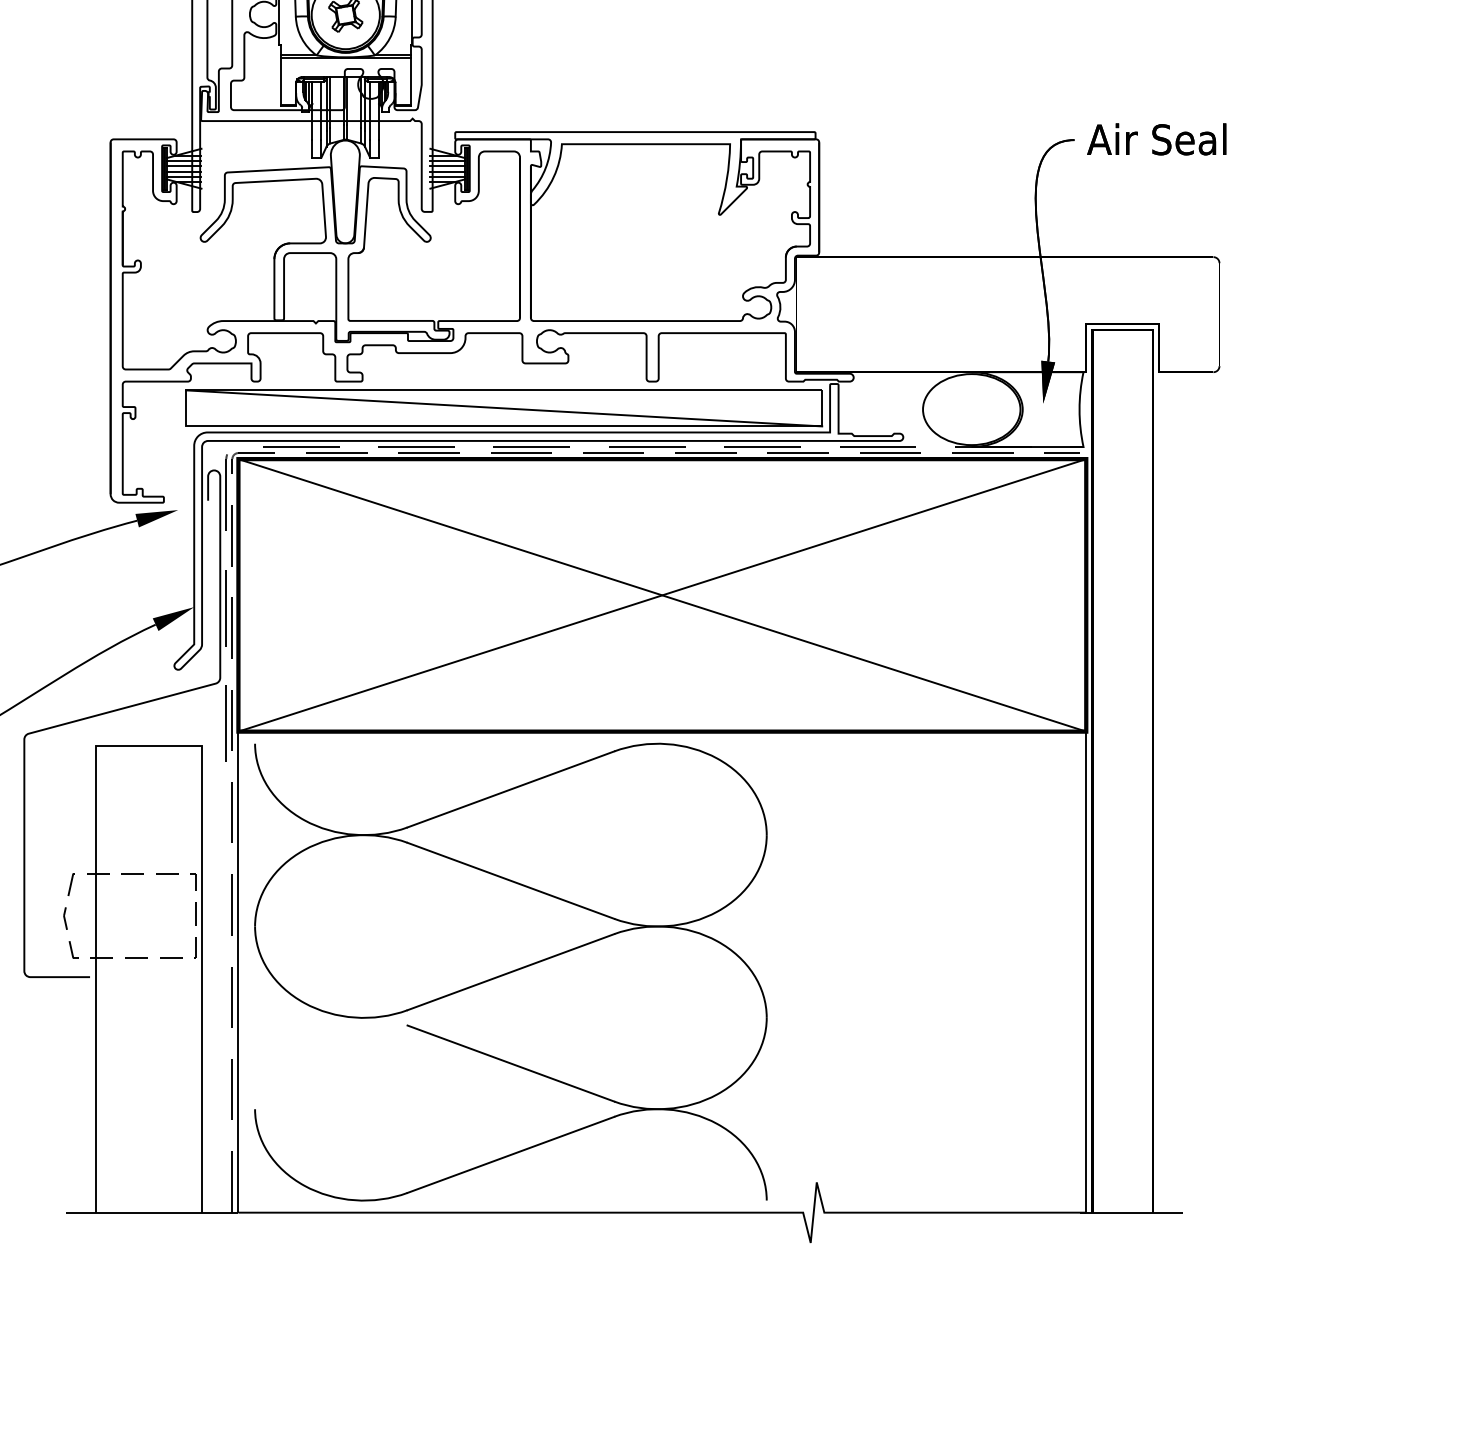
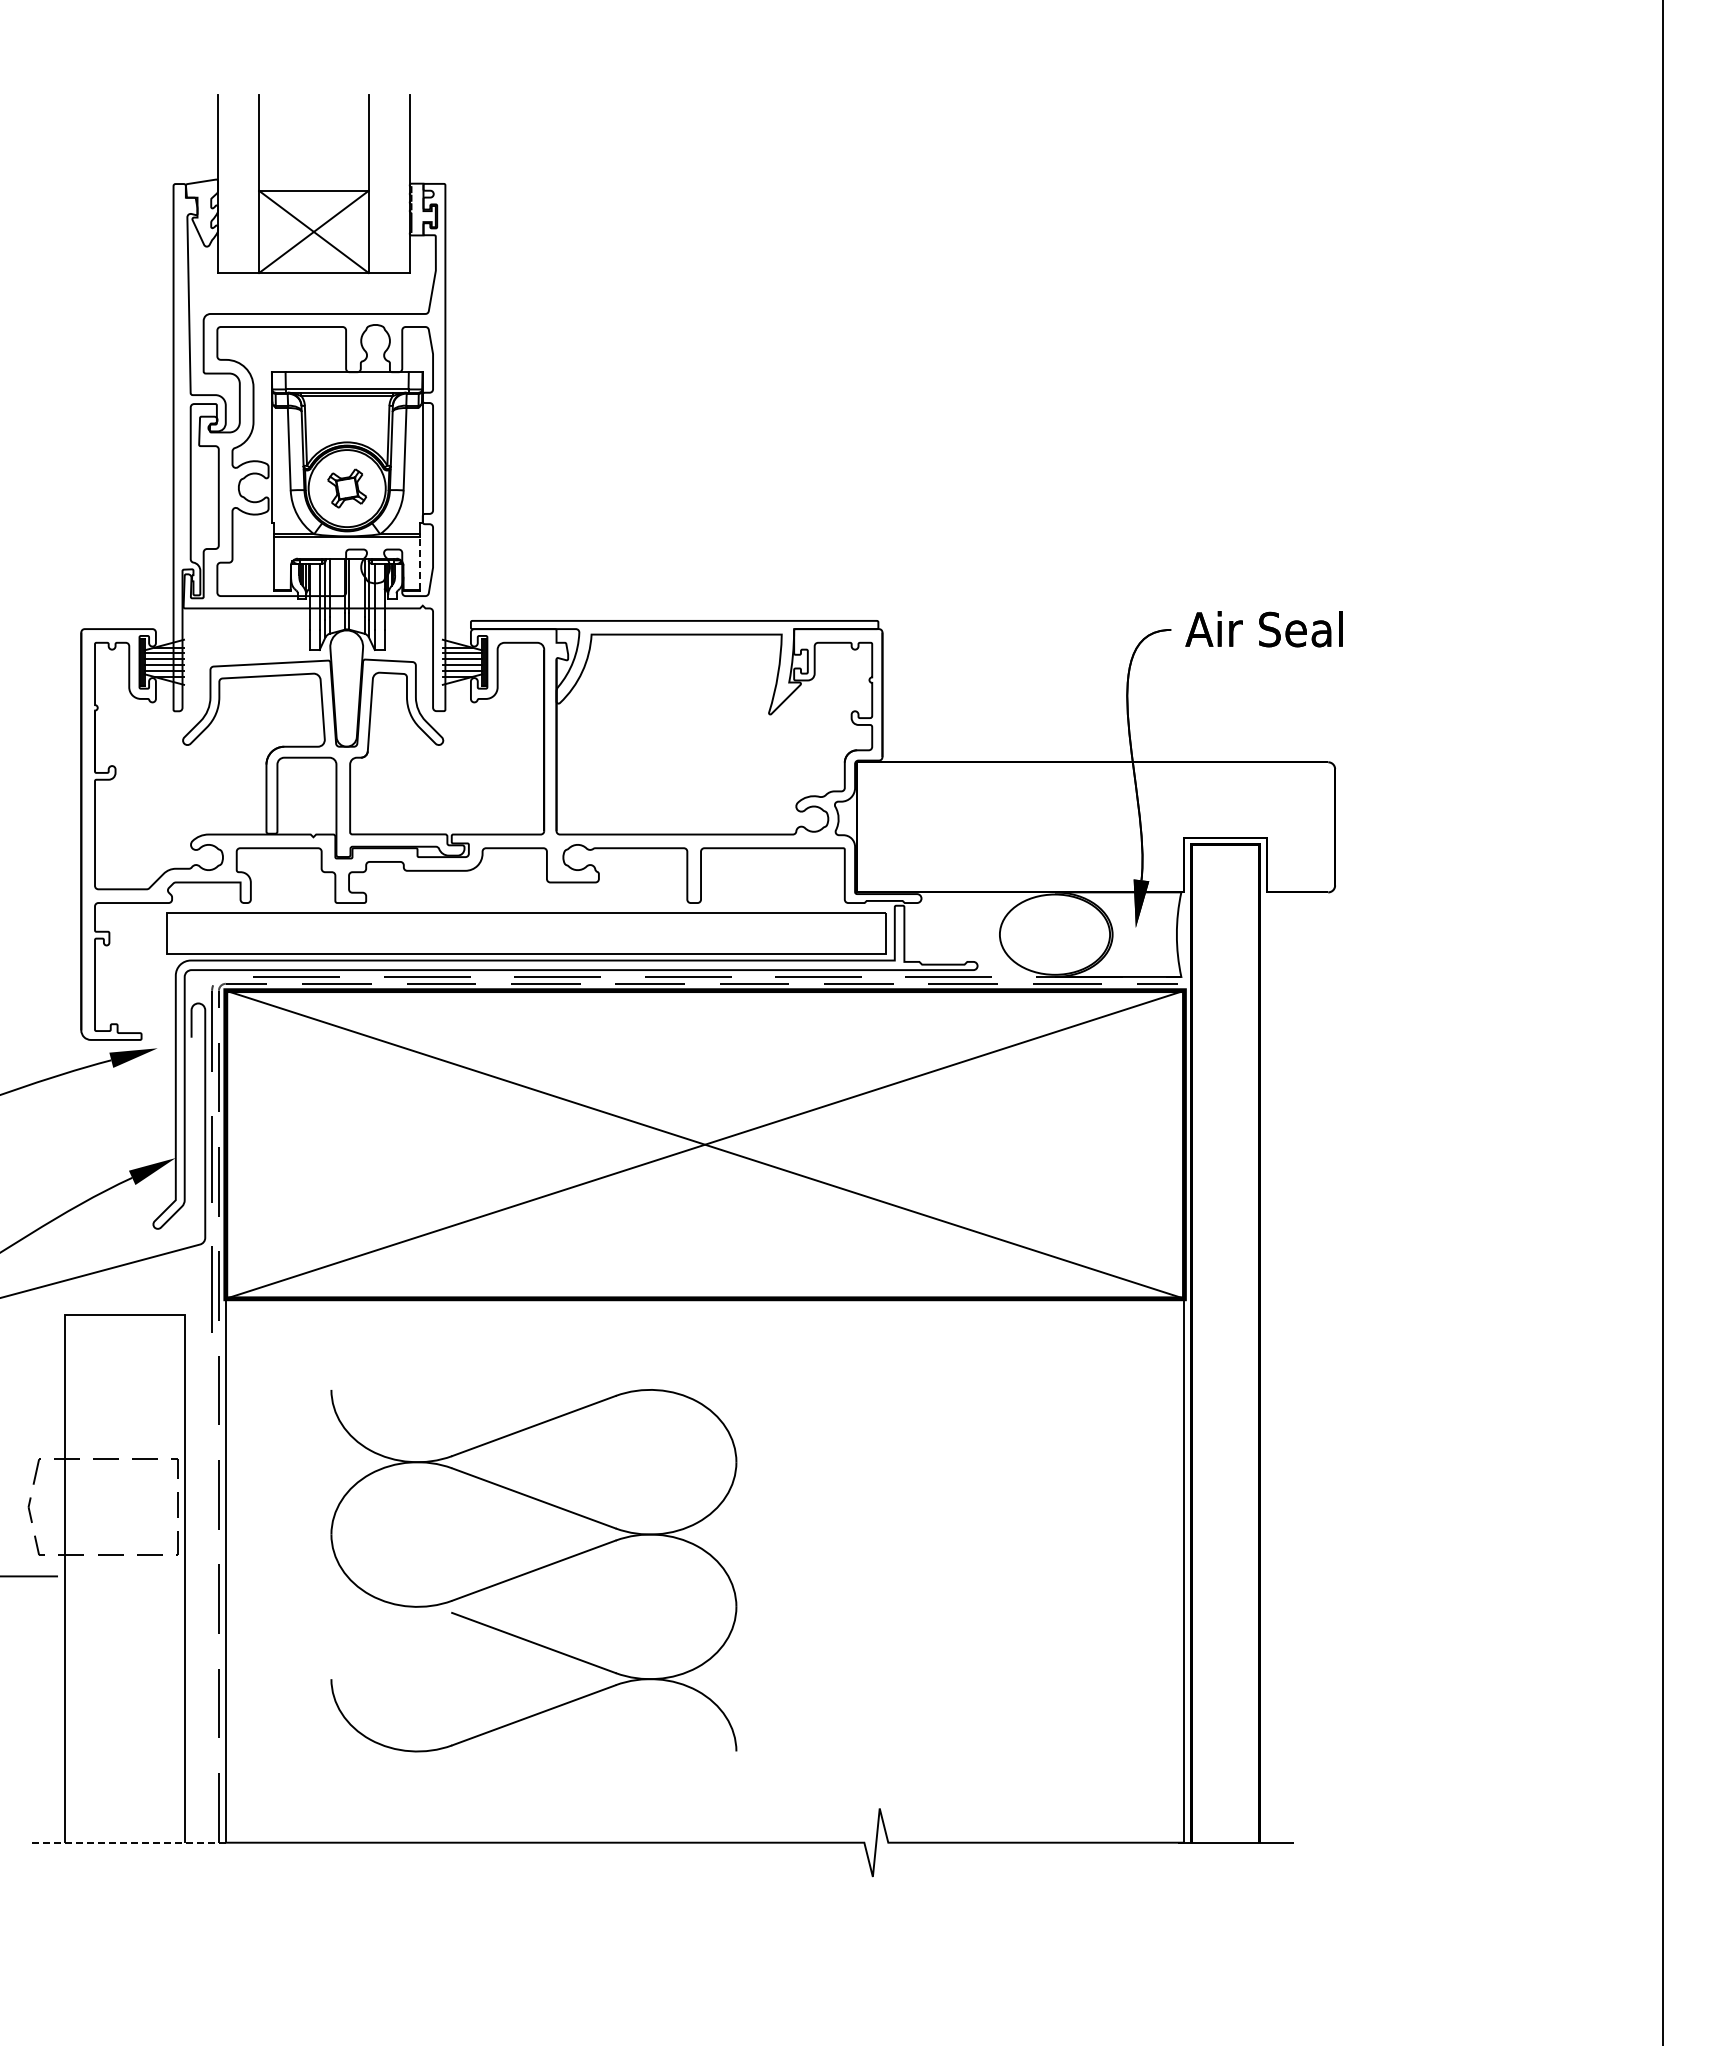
line: (410, 81) -> (420, 563), solid -> dashed
line: (503, 407) -> (525, 932), removed
part: (510, 971) -> (533, 1570), size x0.7
line: (152, 1212) -> (128, 1842), solid -> dashed

